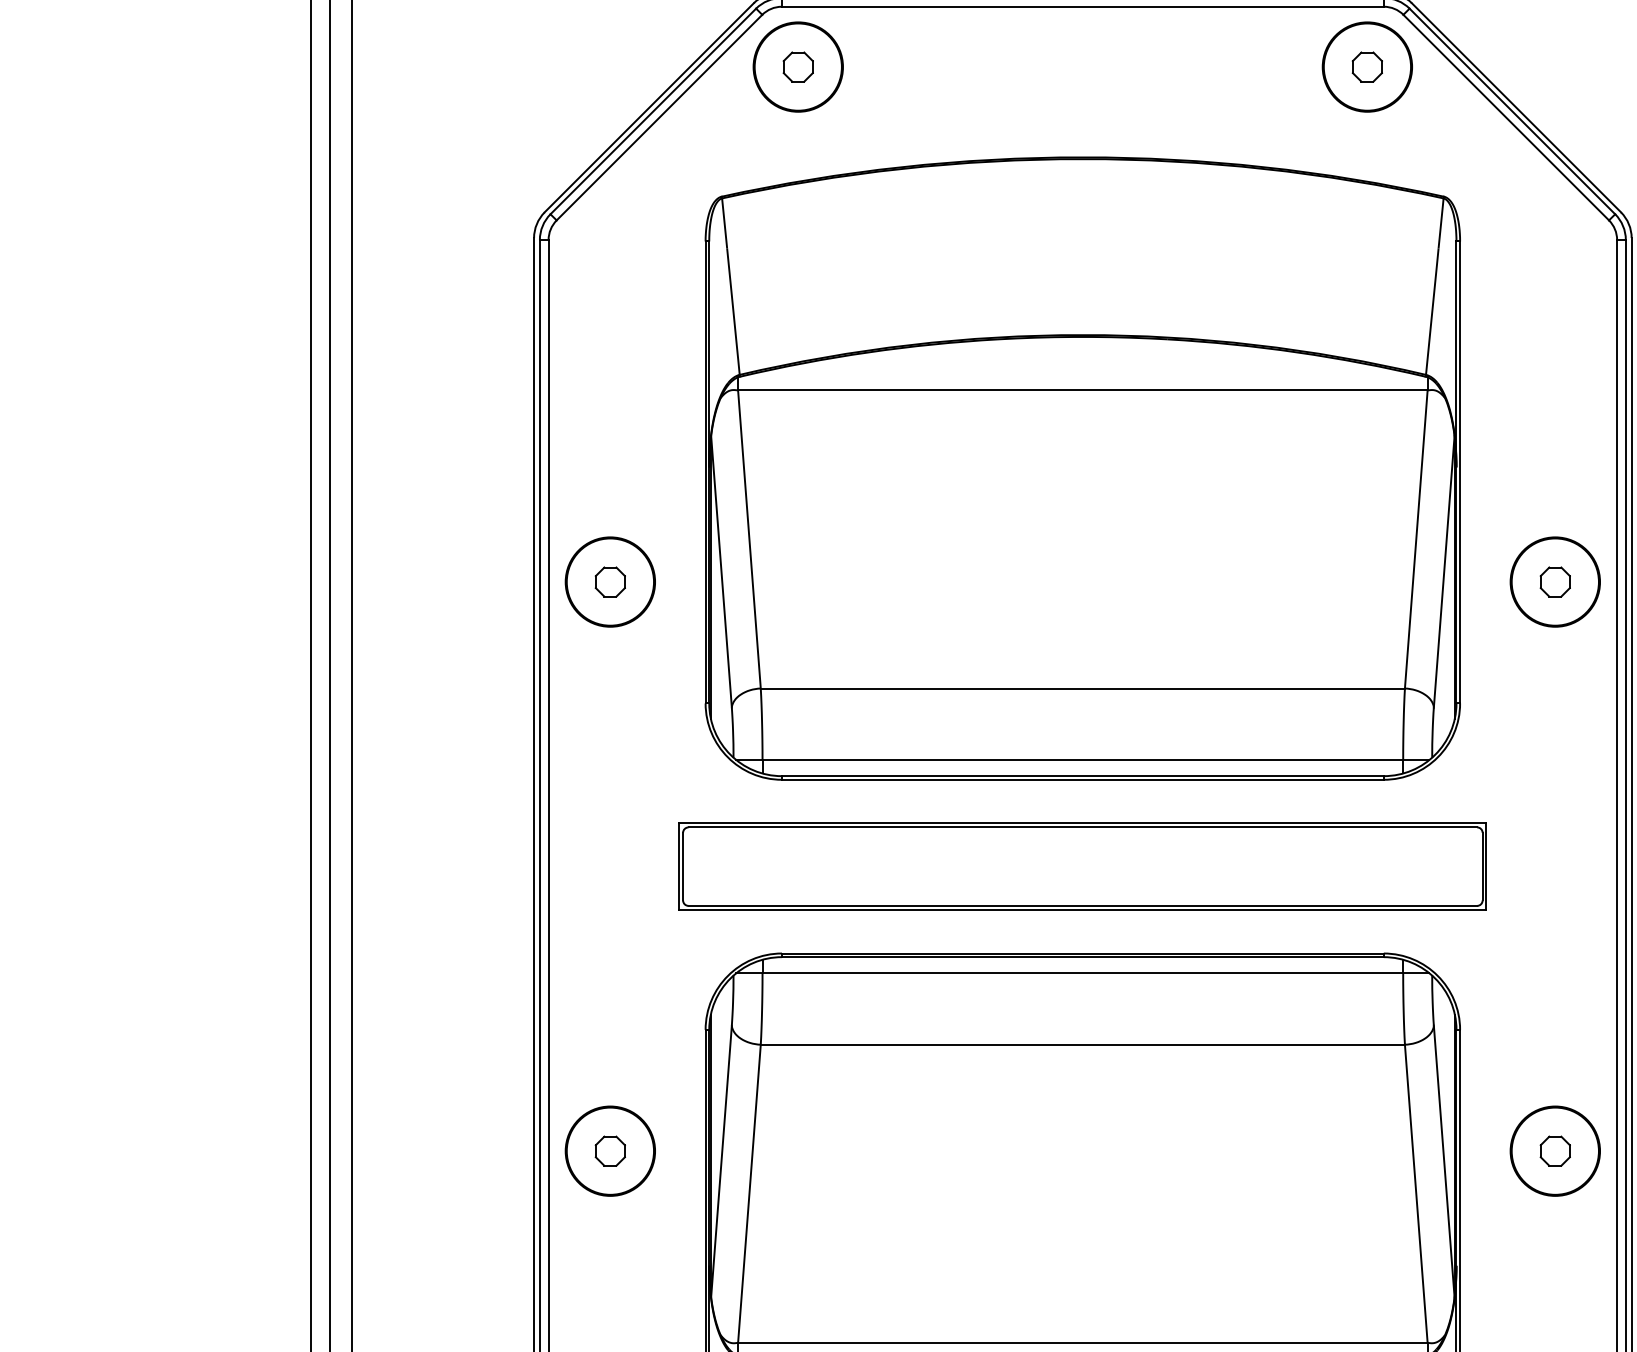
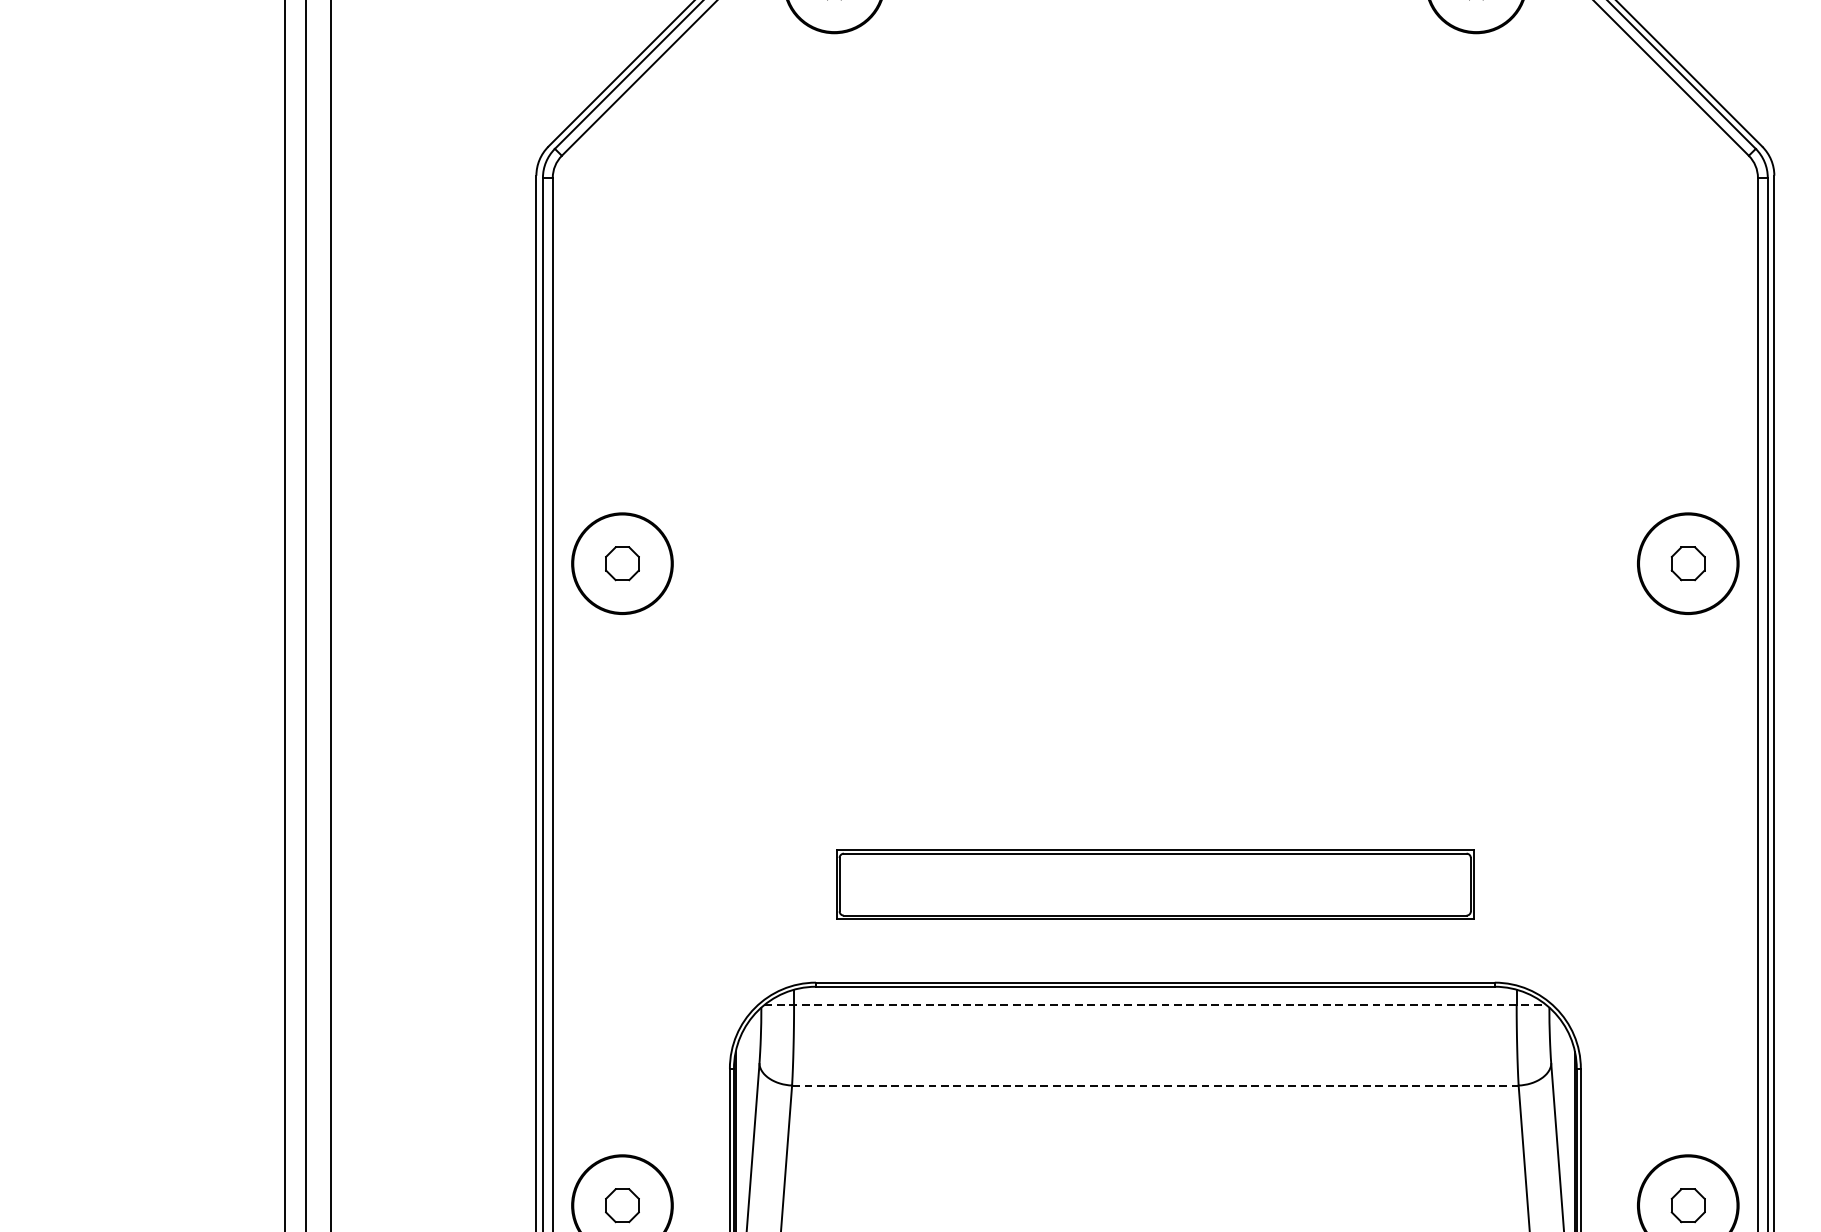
part: (1082, 468) -> (1154, 435), removed
part: (1082, 866) -> (1154, 884), size x0.7
line: (1083, 973) -> (1156, 1005), solid -> dashed
line: (1083, 1044) -> (1156, 1085), solid -> dashed

